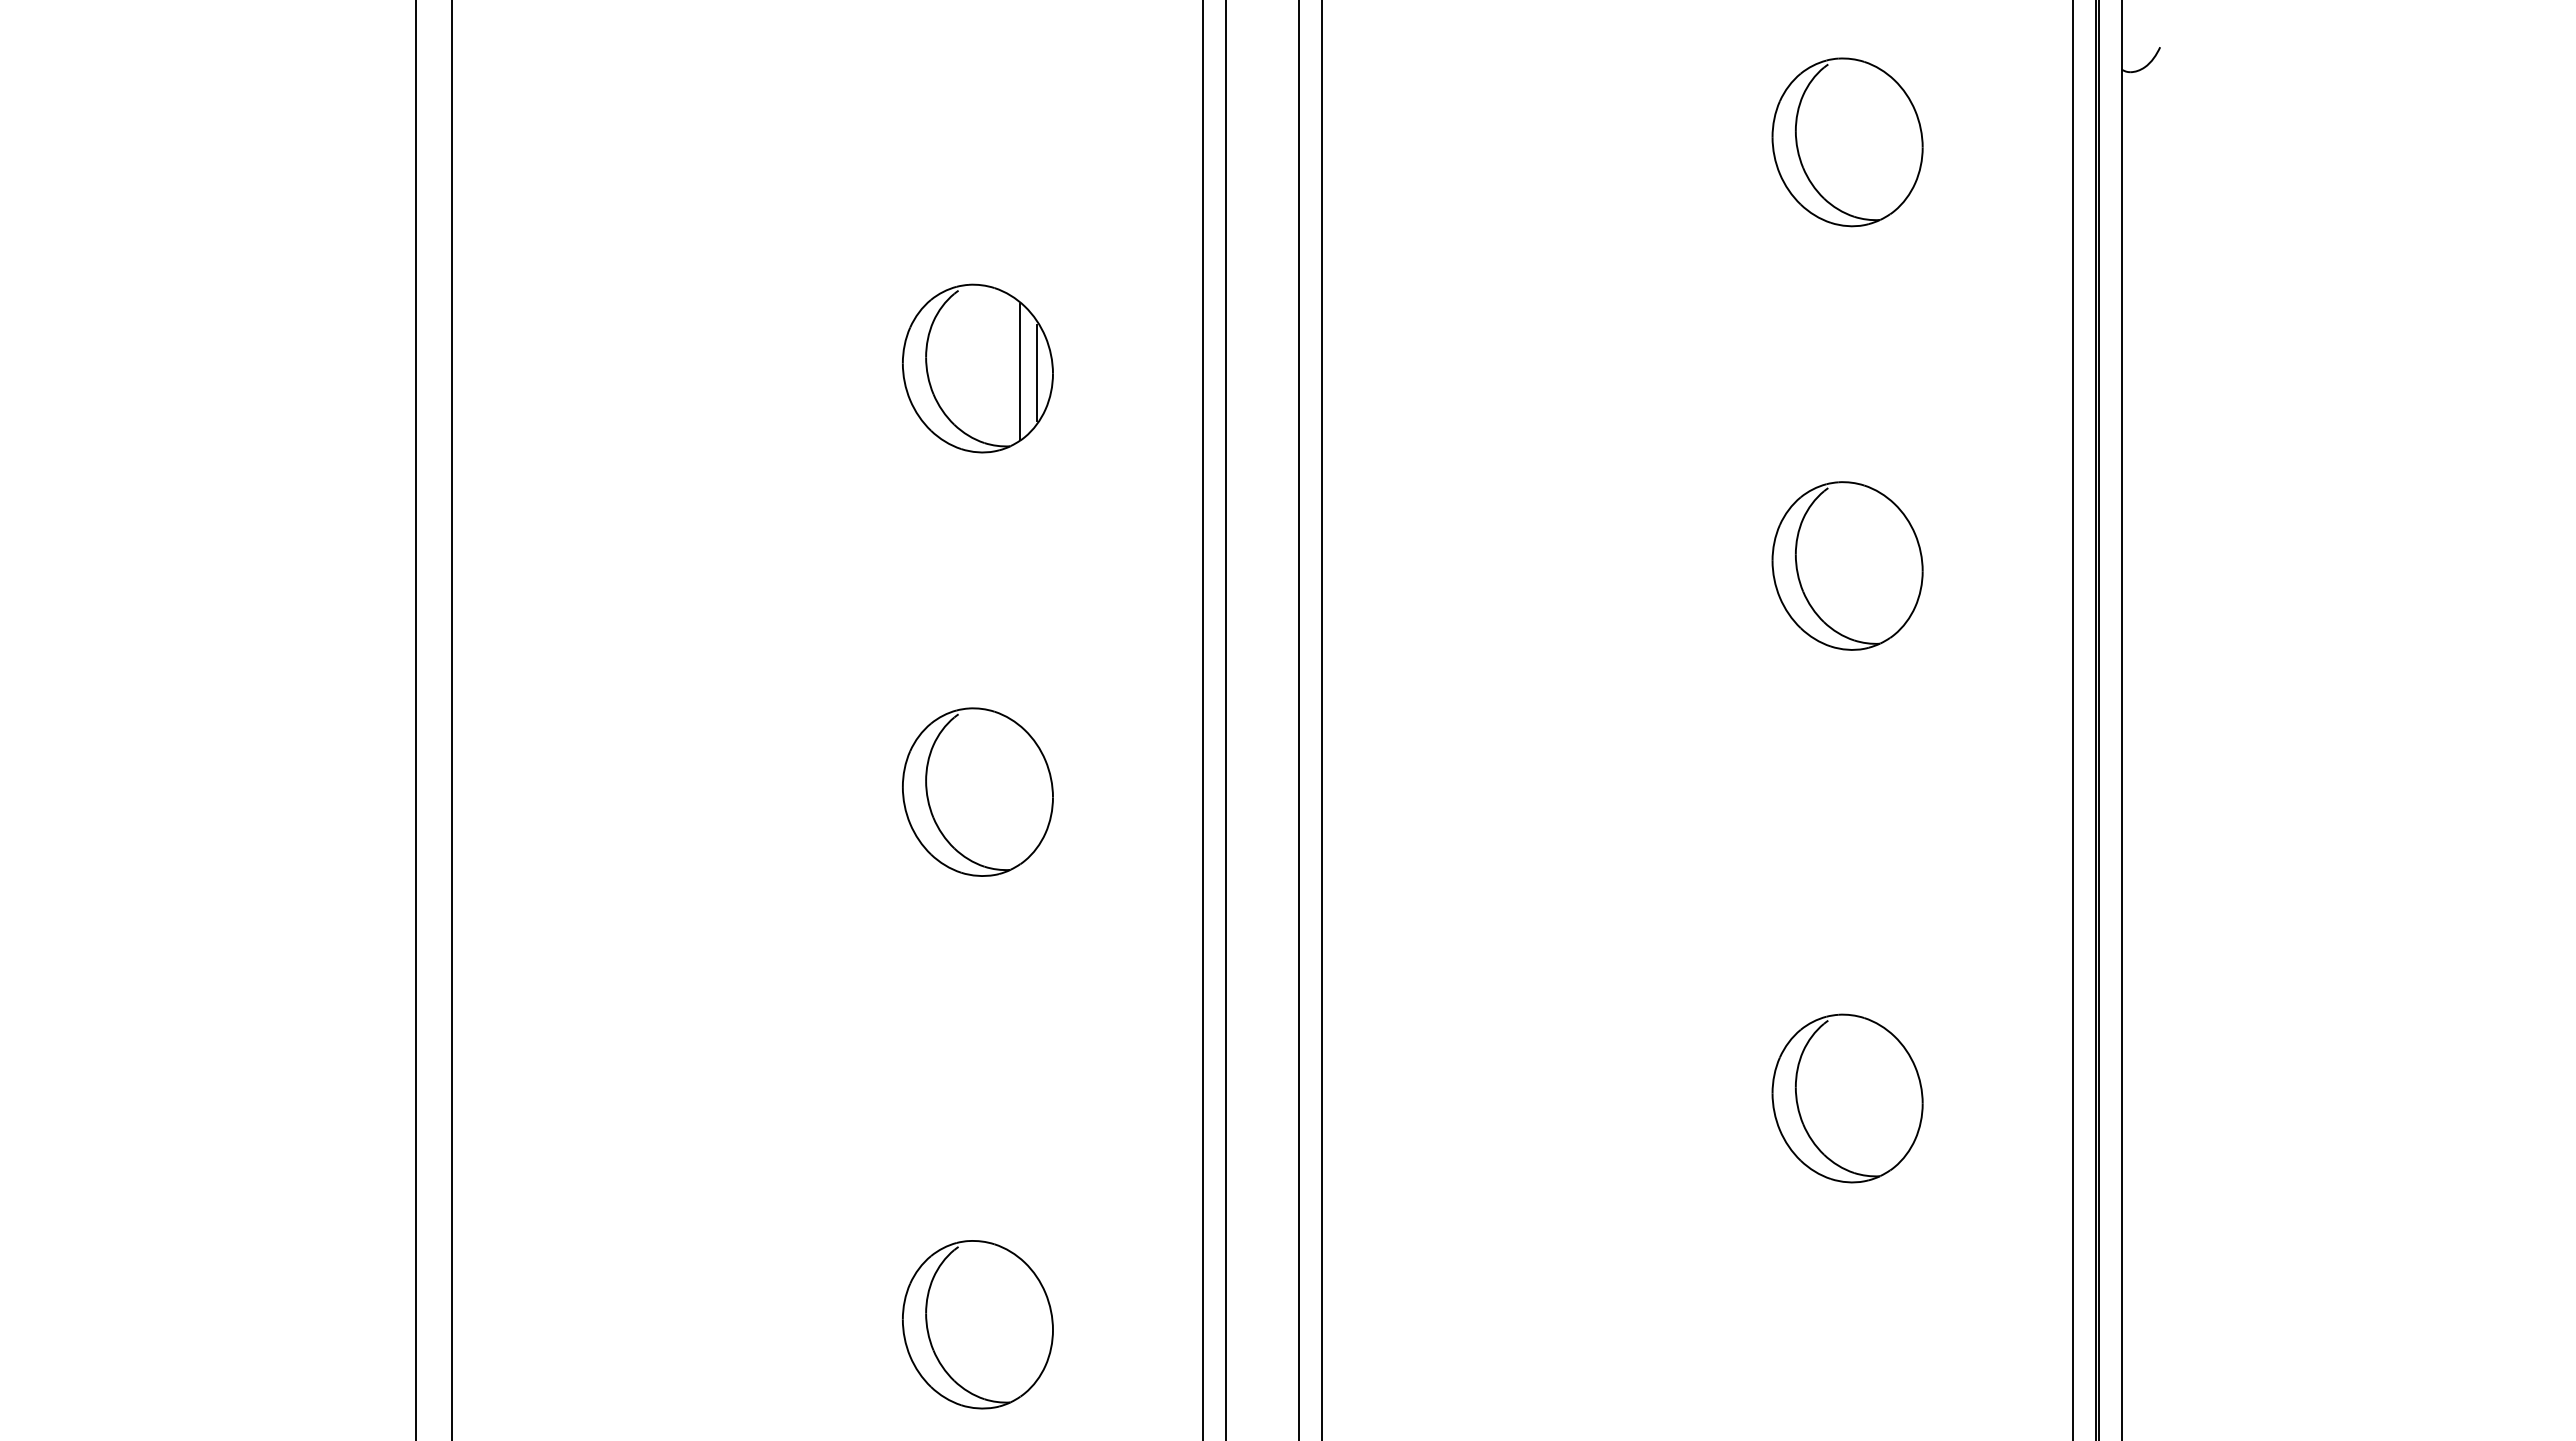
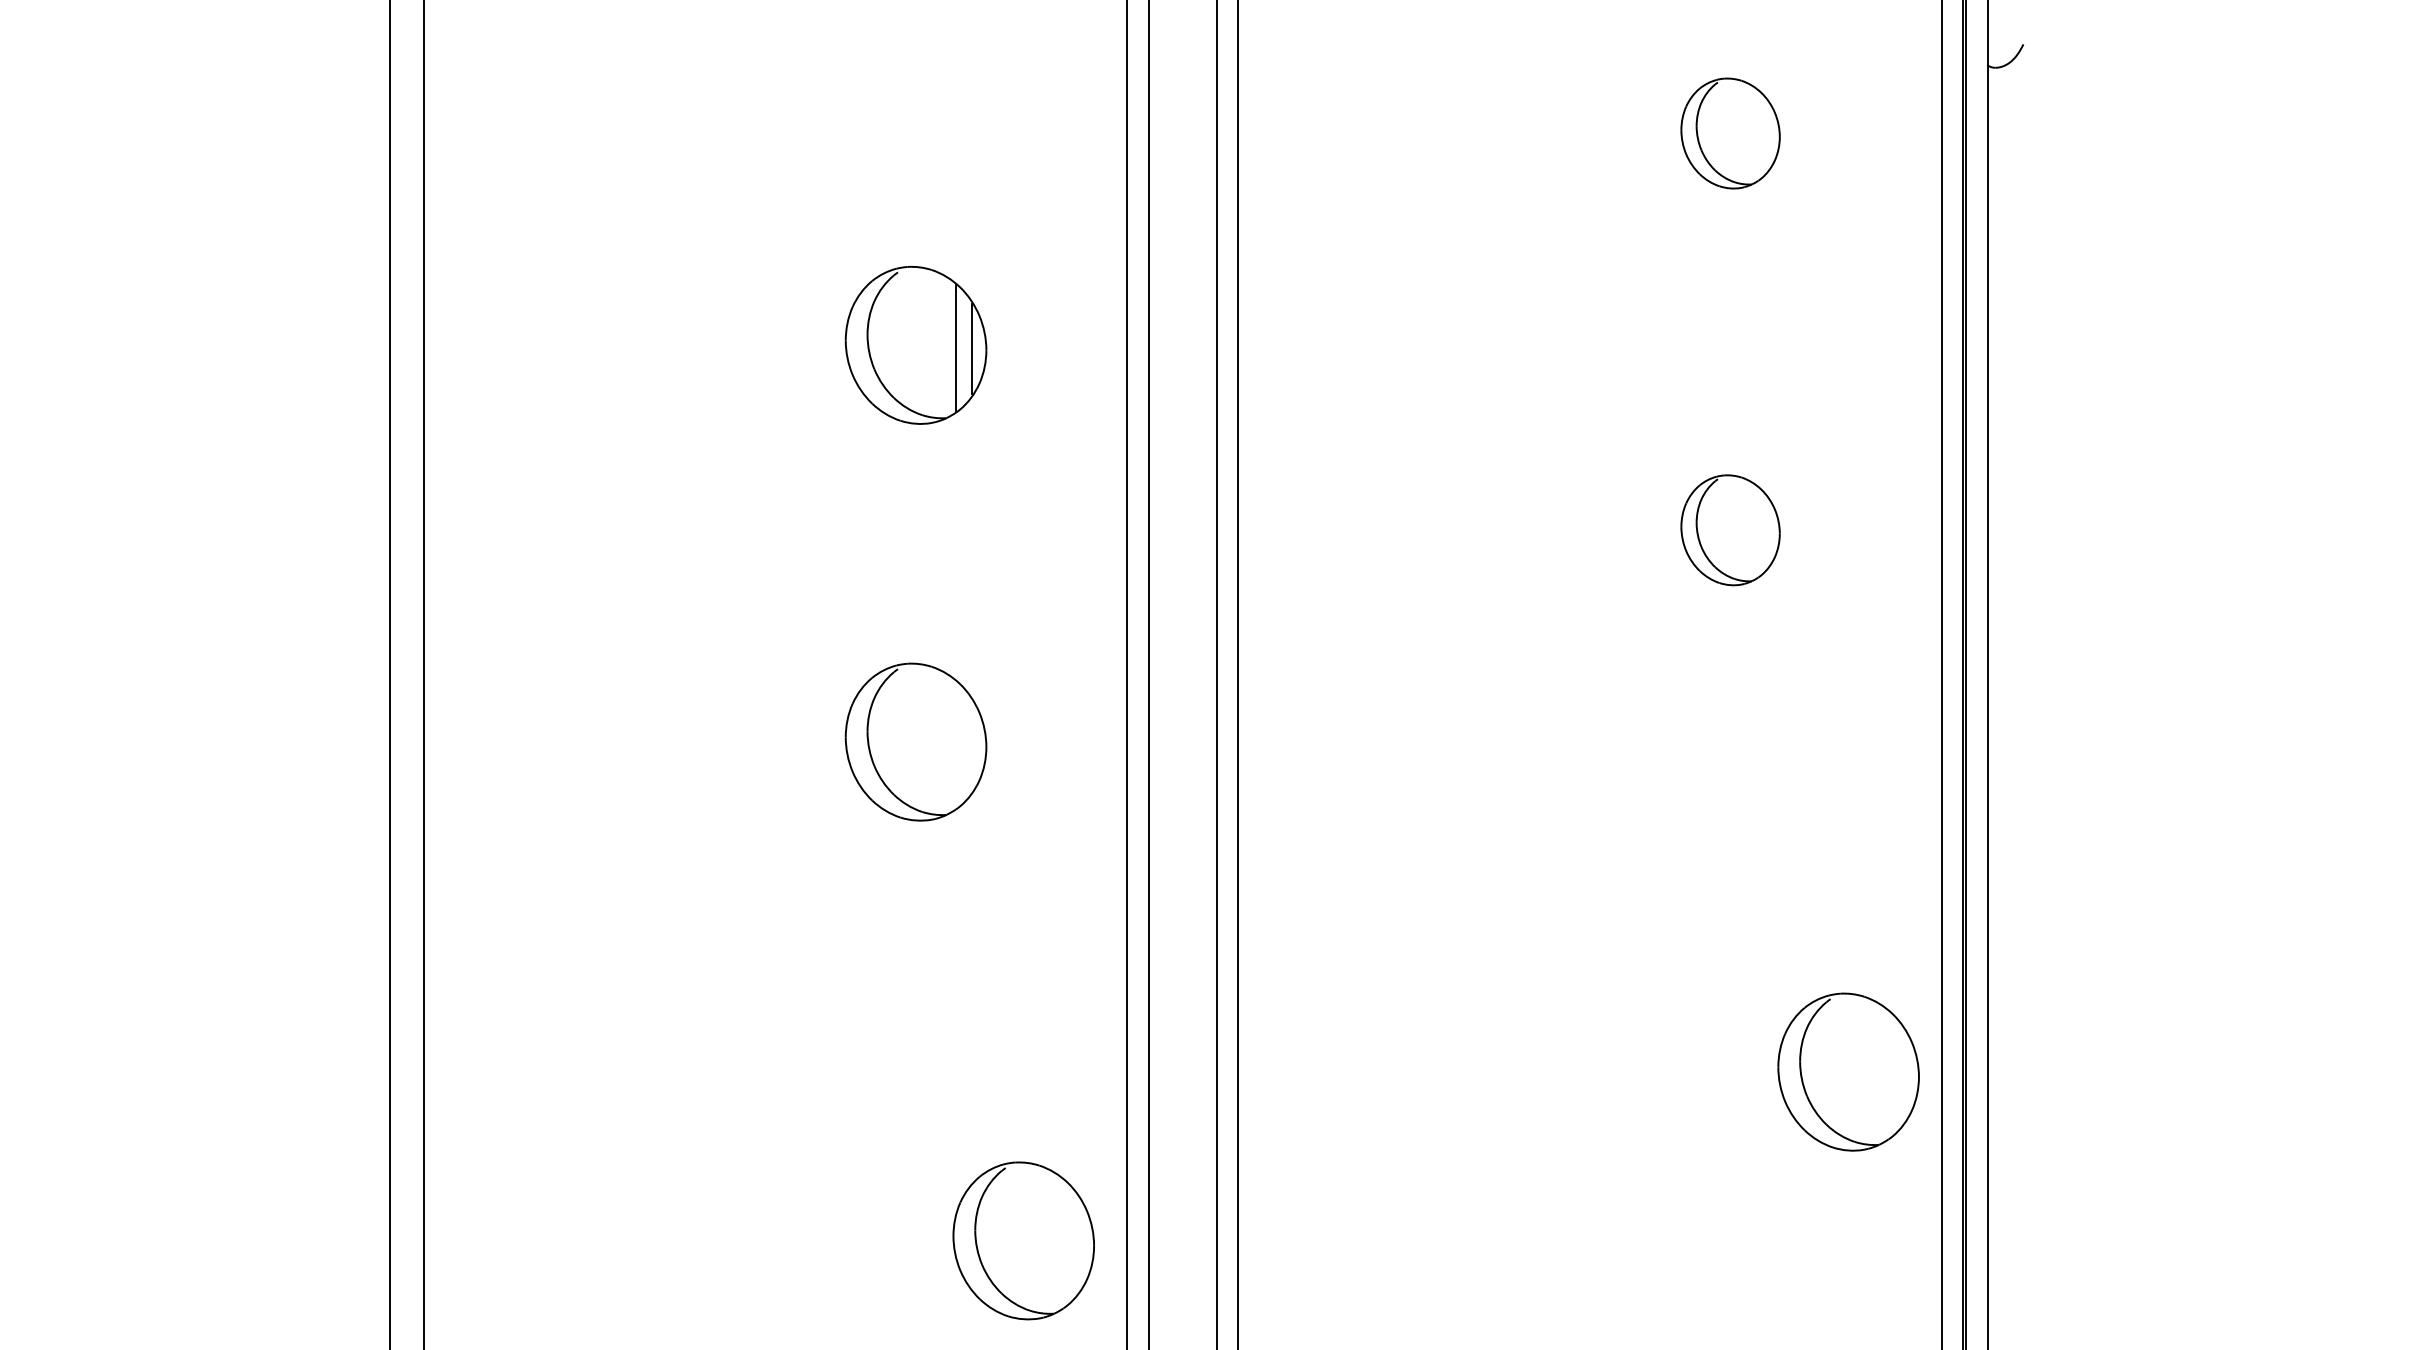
part: (1847, 142) -> (1730, 133), size x0.7
part: (1847, 565) -> (1730, 529), size x0.7
part: (1847, 1098) -> (1848, 1072), moved
part: (977, 1324) -> (1023, 1240), moved

